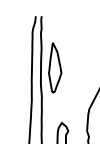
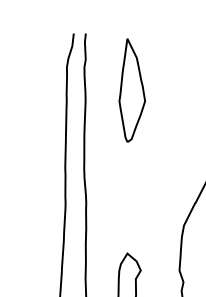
part: (55, 67) -> (132, 89), moved

